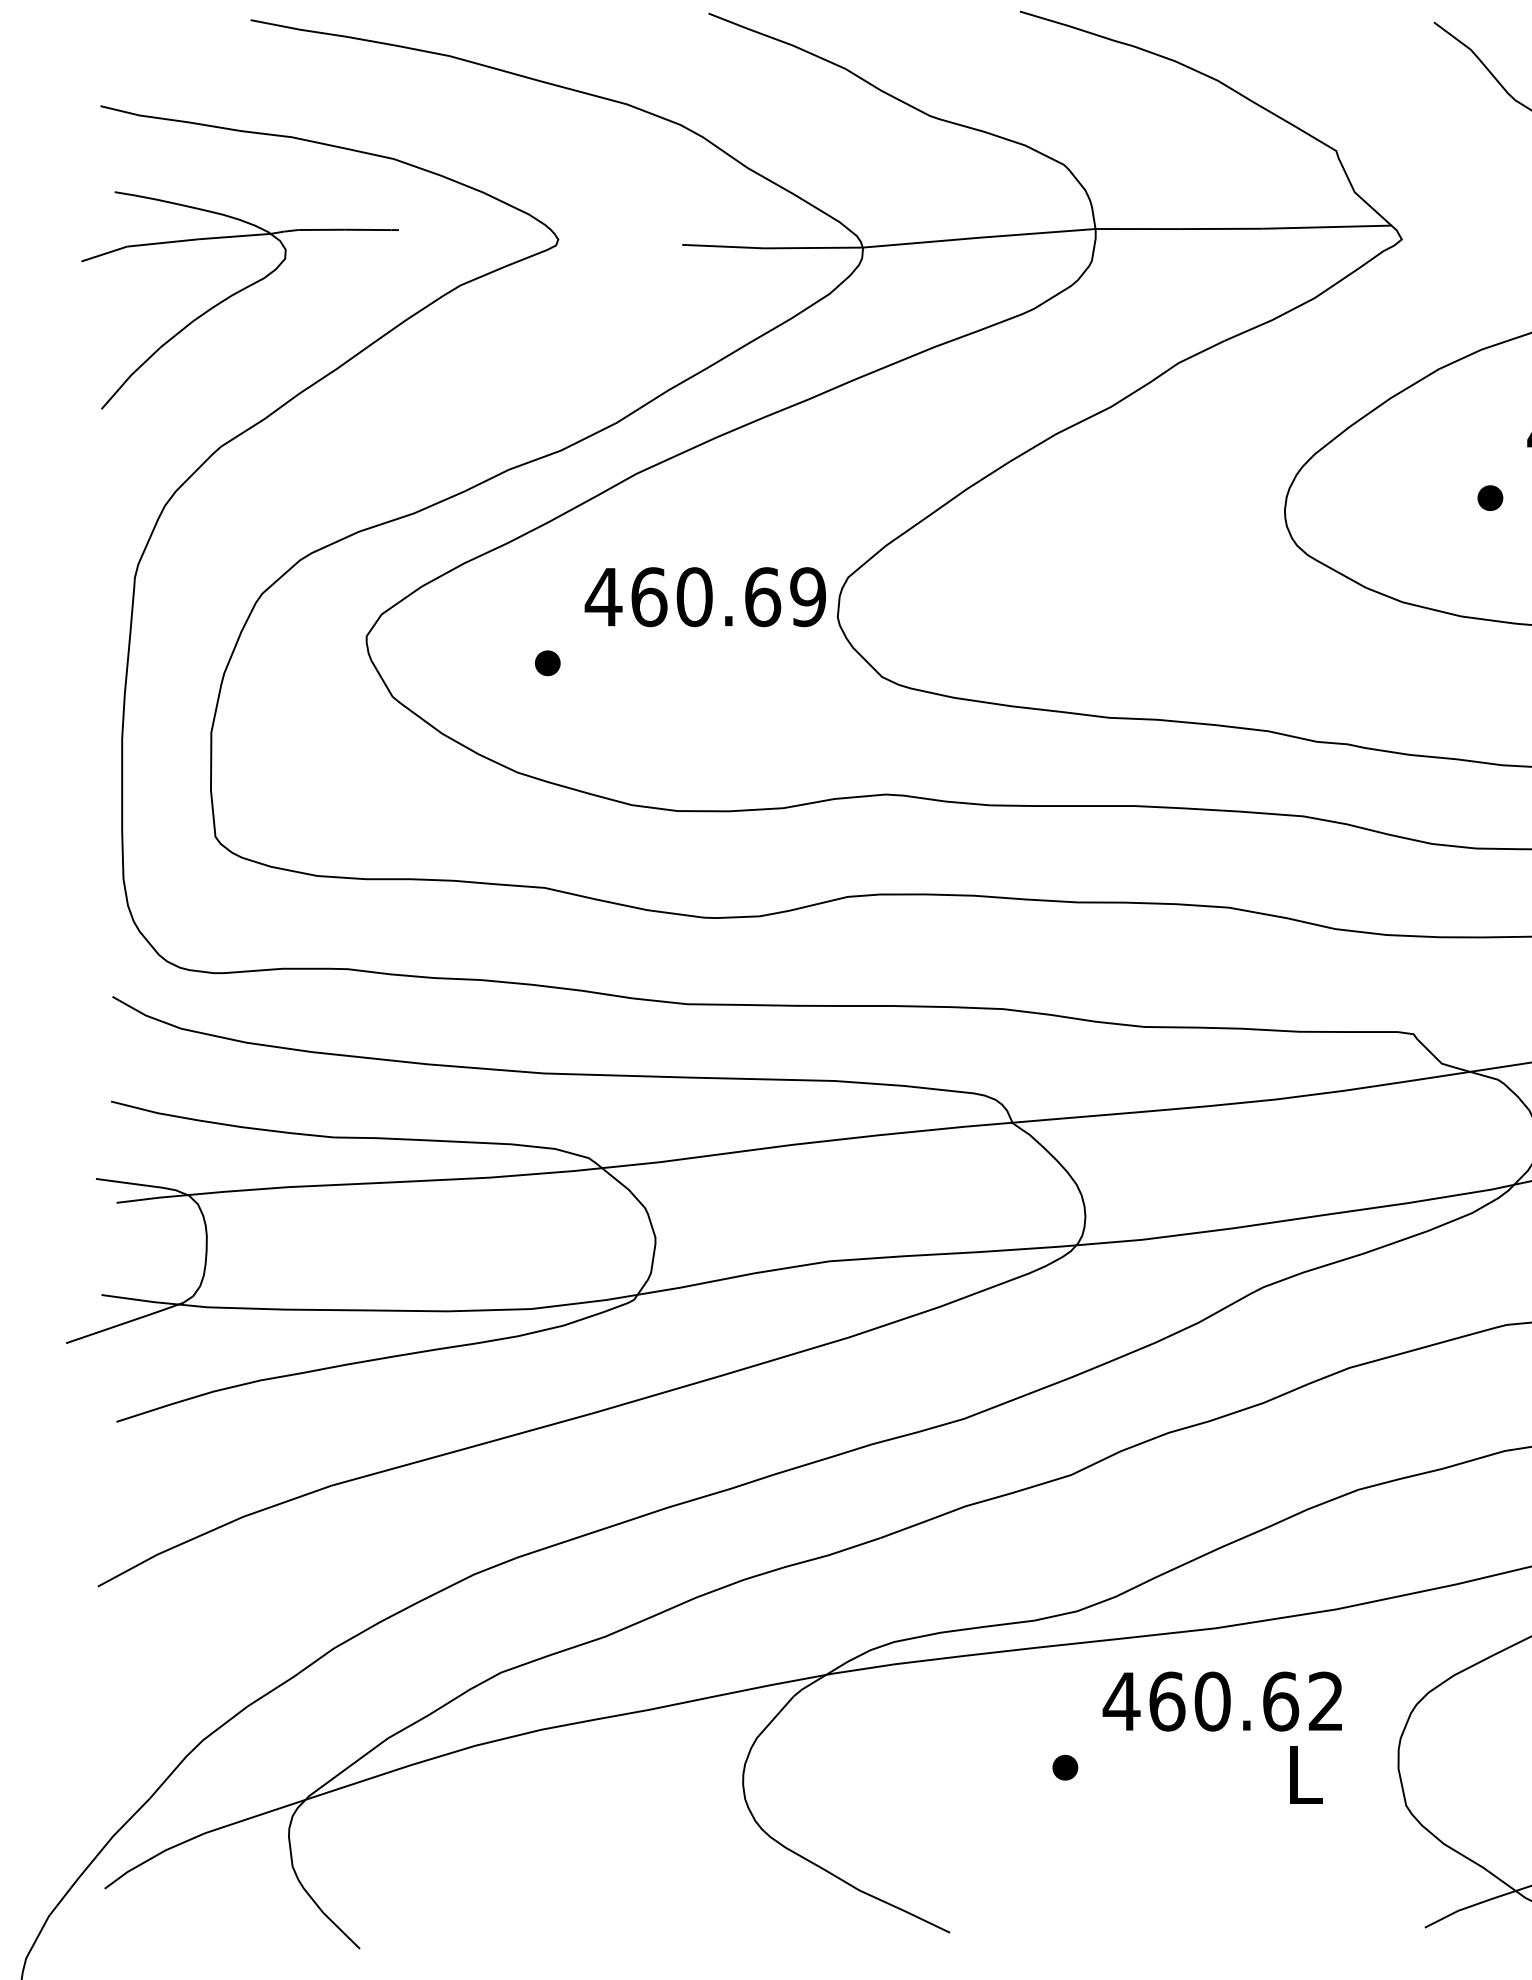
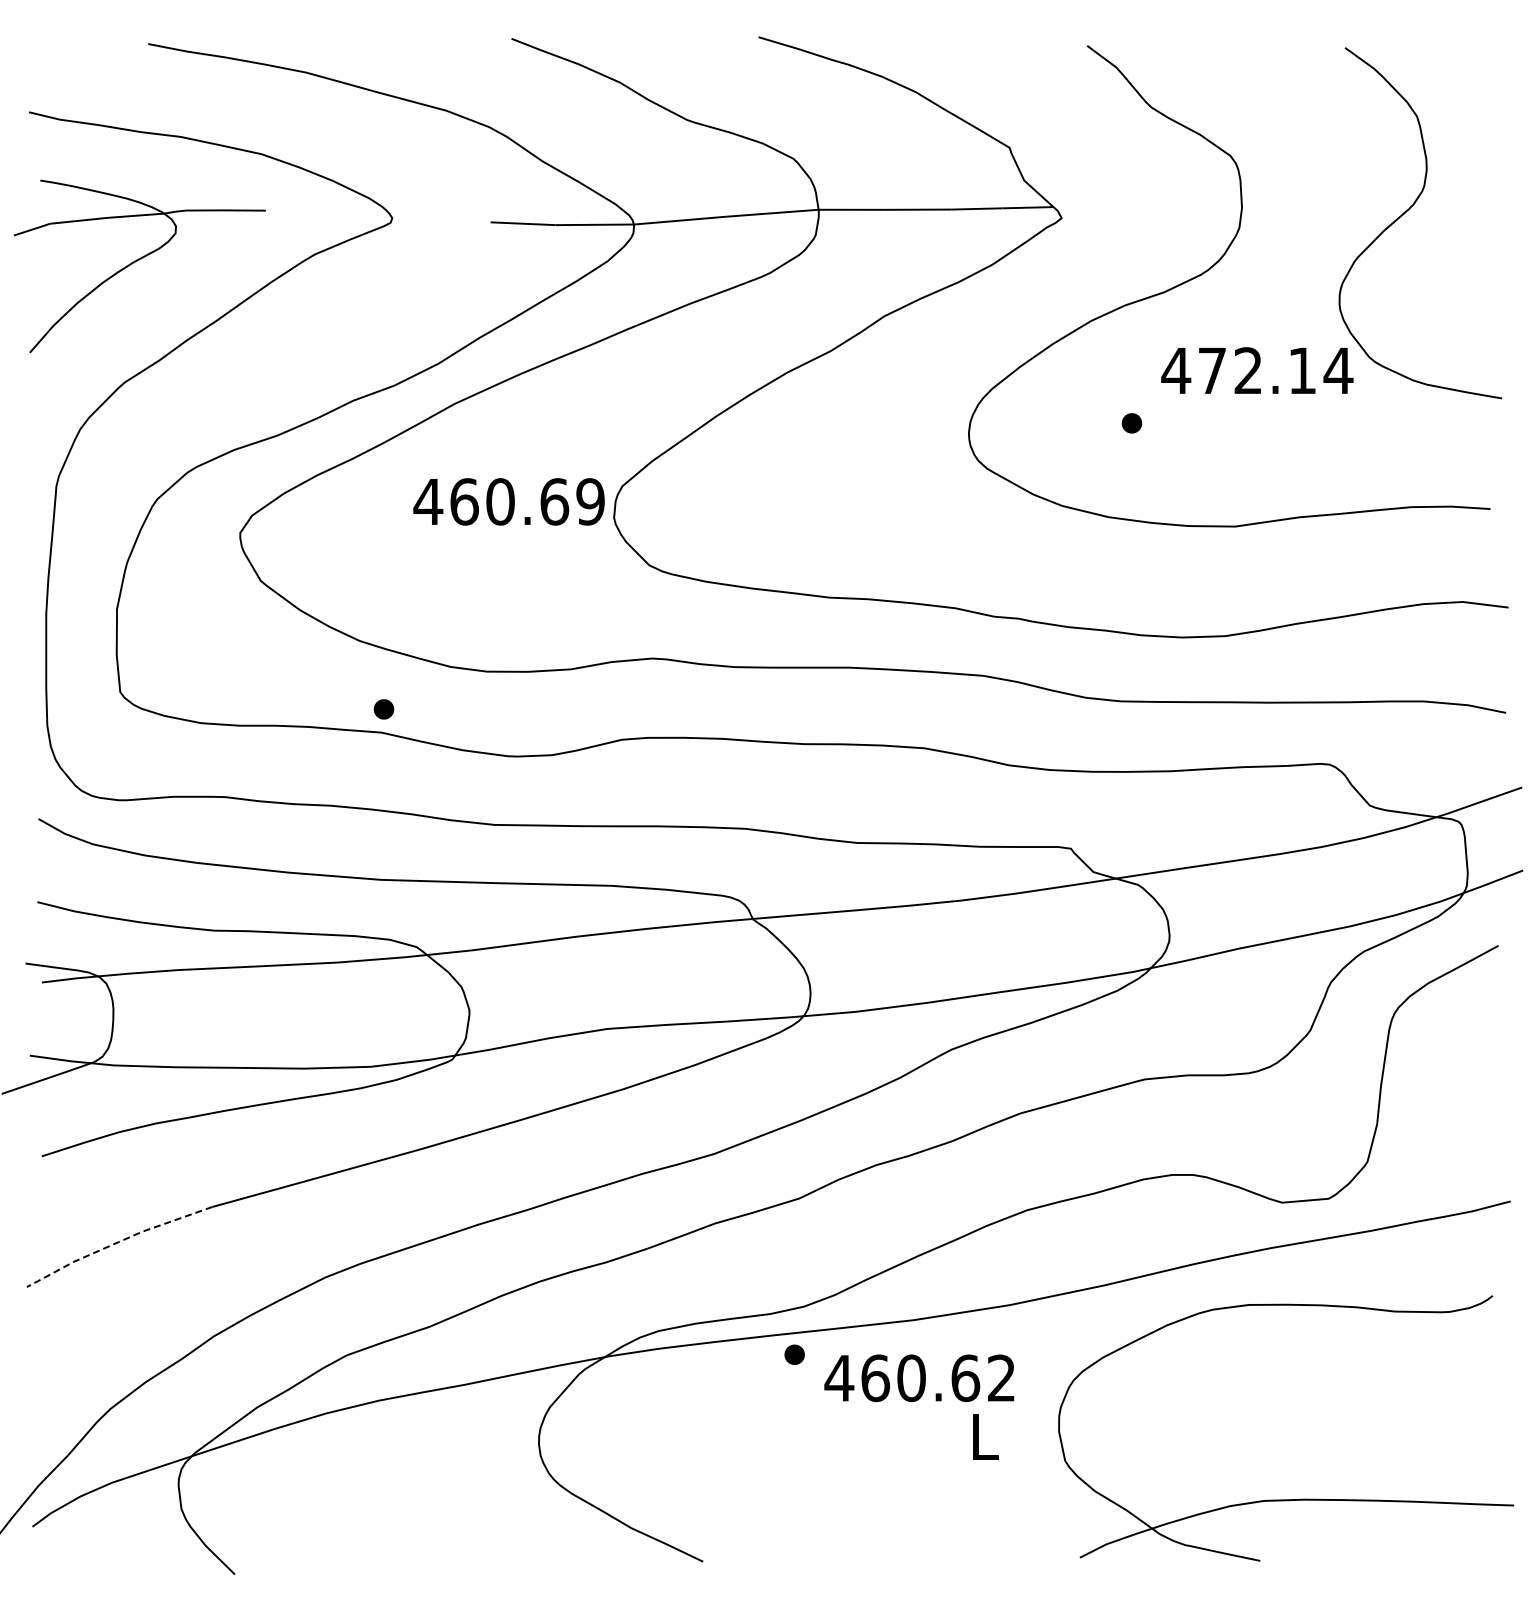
part: (547, 663) -> (383, 709), moved
line: (211, 1530) -> (117, 1242), solid -> dashed
part: (1065, 1767) -> (794, 1354), moved

